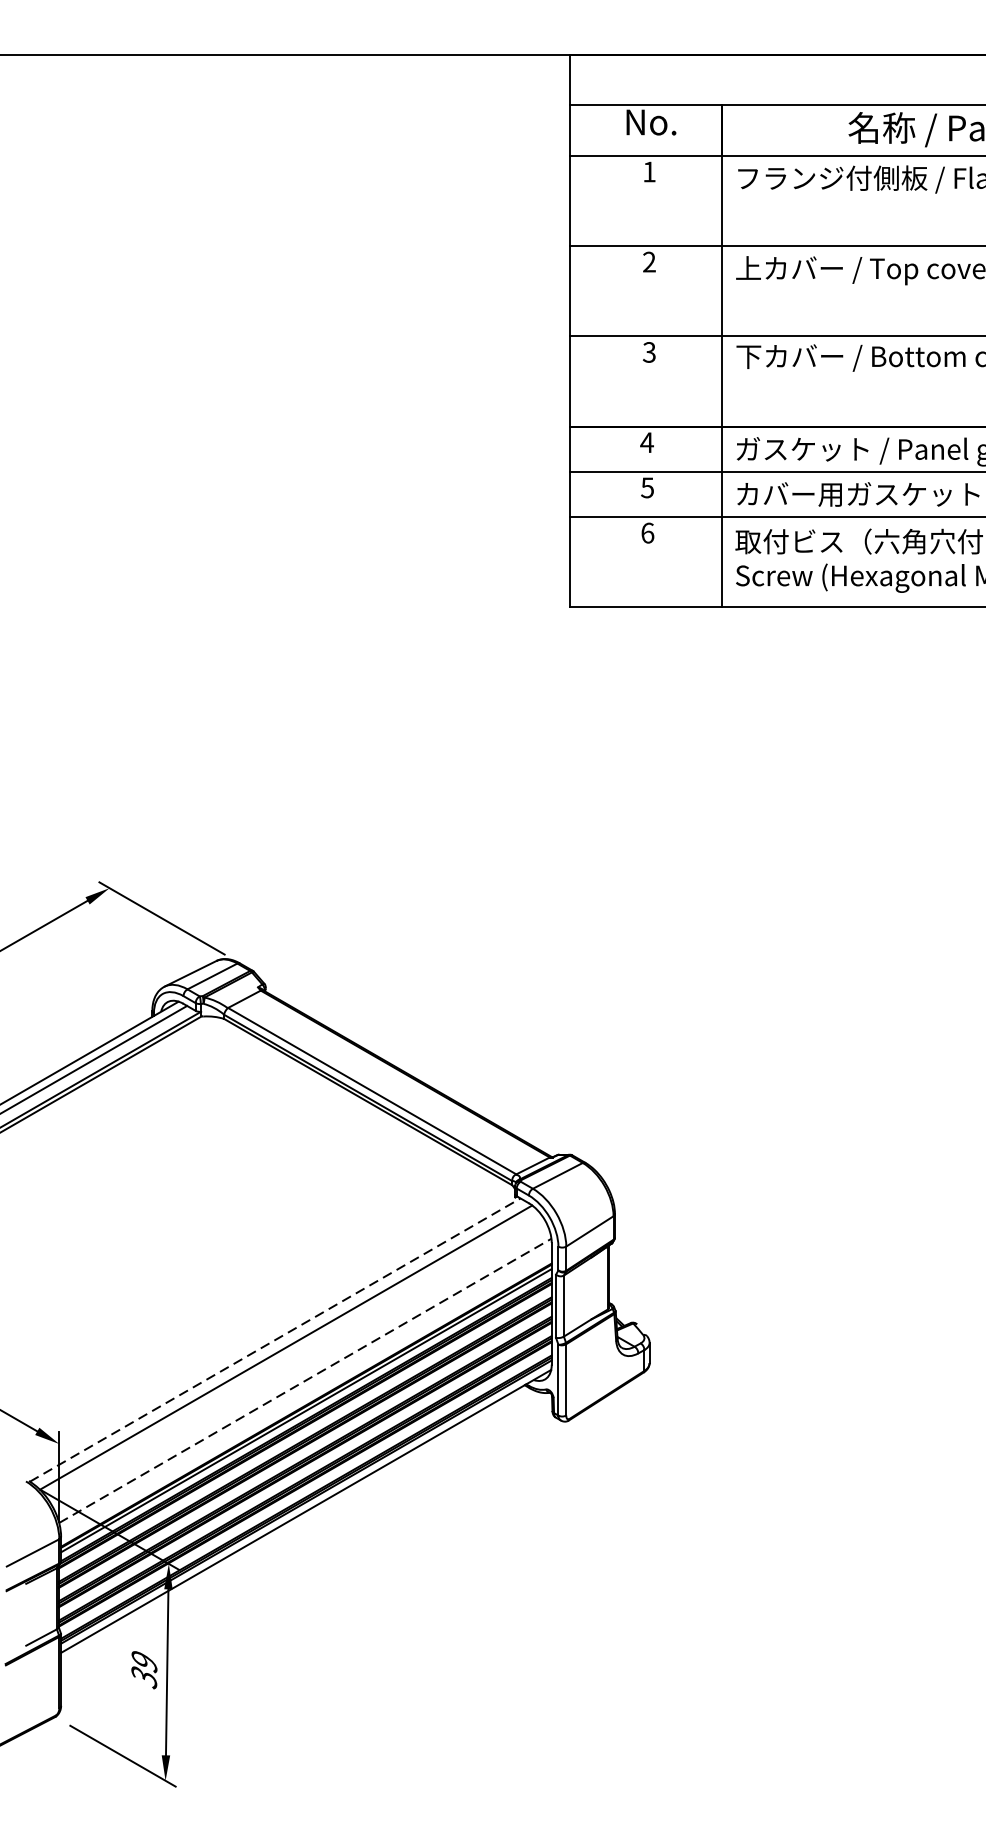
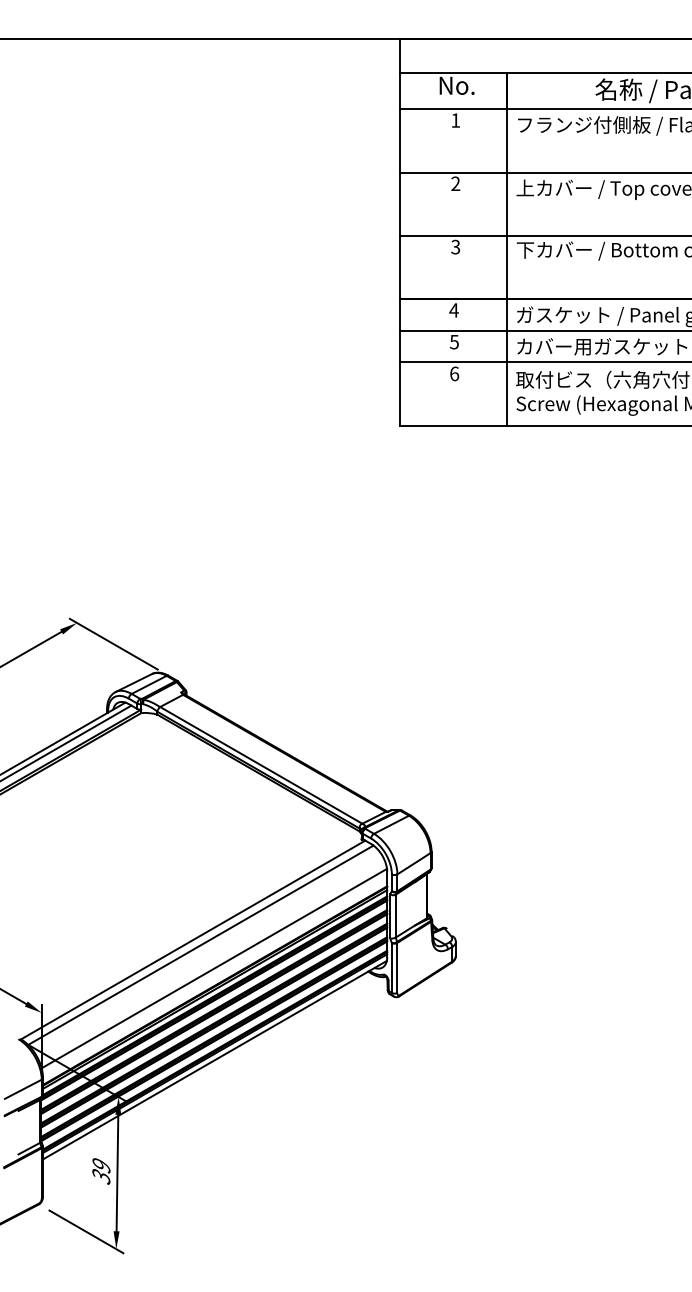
line: (275, 1339) -> (193, 939), dashed -> solid
line: (305, 1380) -> (214, 968), dashed -> solid

